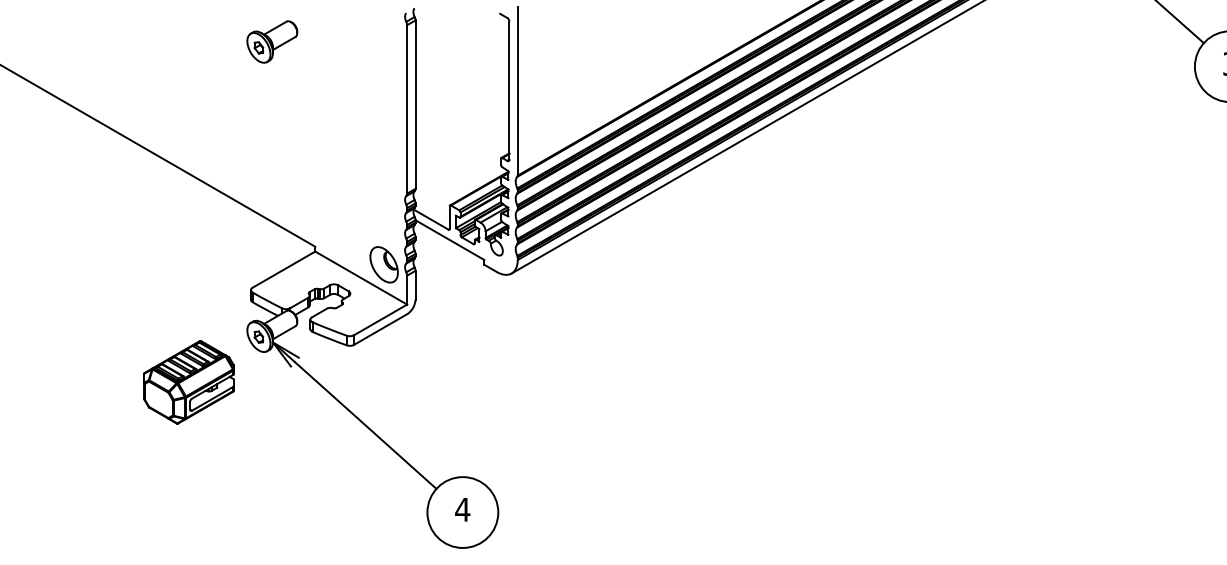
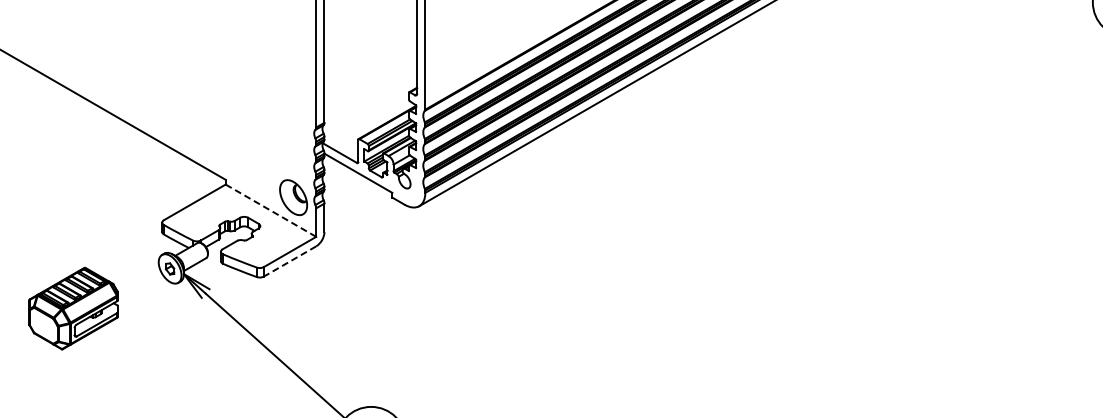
line: (361, 278) -> (271, 211), solid -> dashed
line: (380, 329) -> (289, 261), solid -> dashed
part: (188, 382) -> (73, 308), moved

